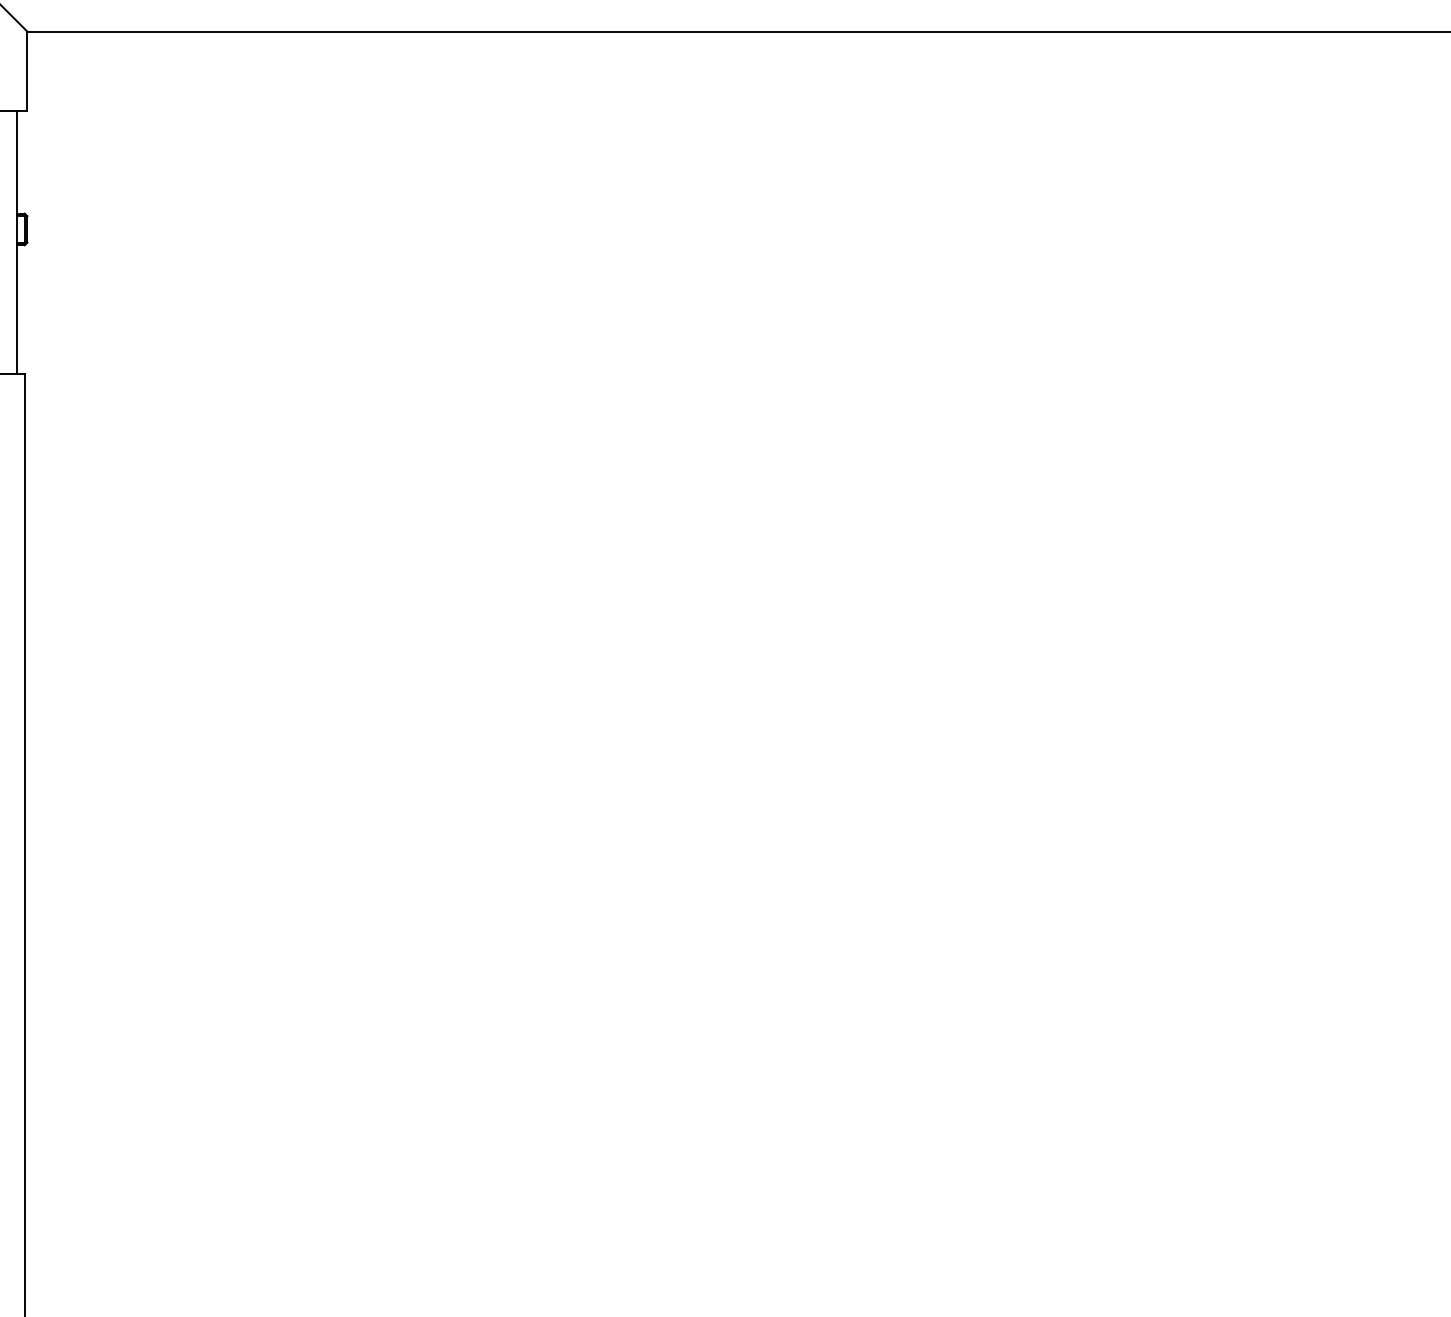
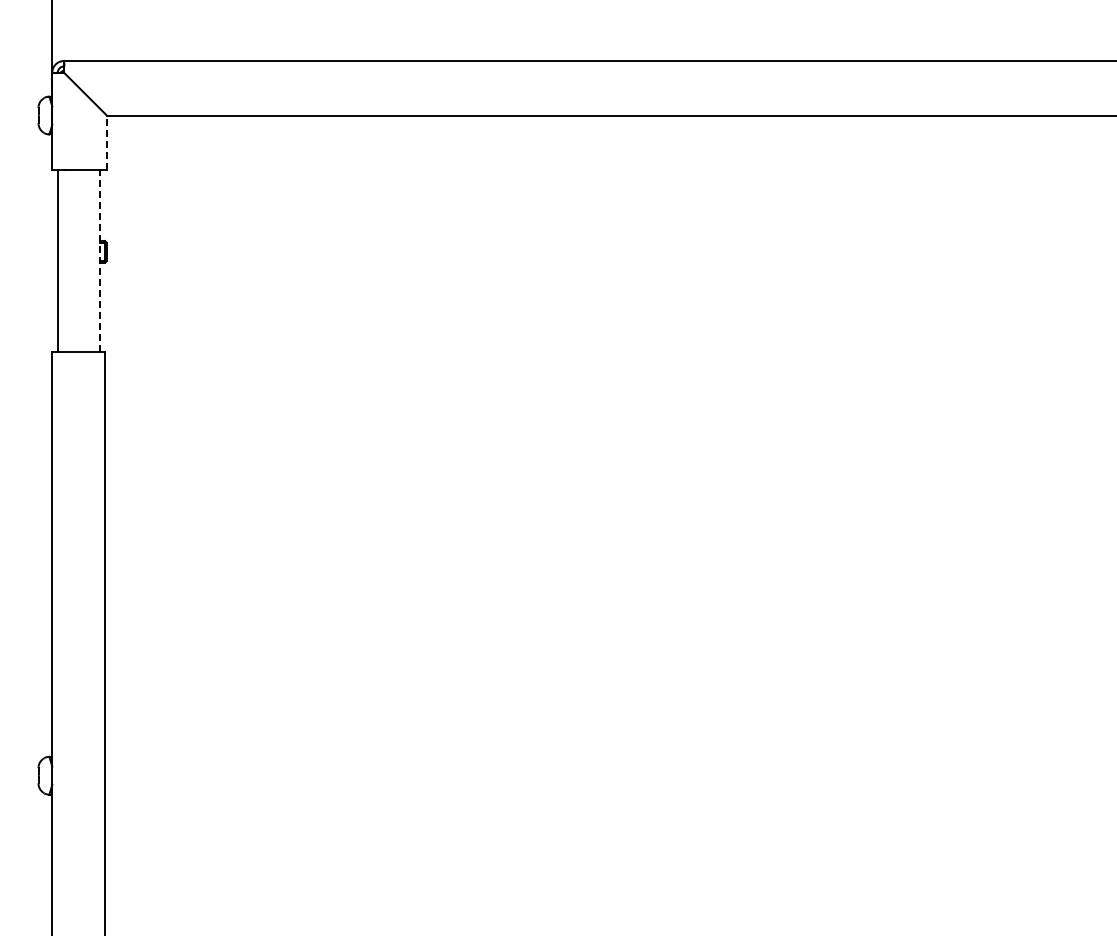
line: (26, 70) -> (106, 142), solid -> dashed
line: (16, 243) -> (99, 261), solid -> dashed

